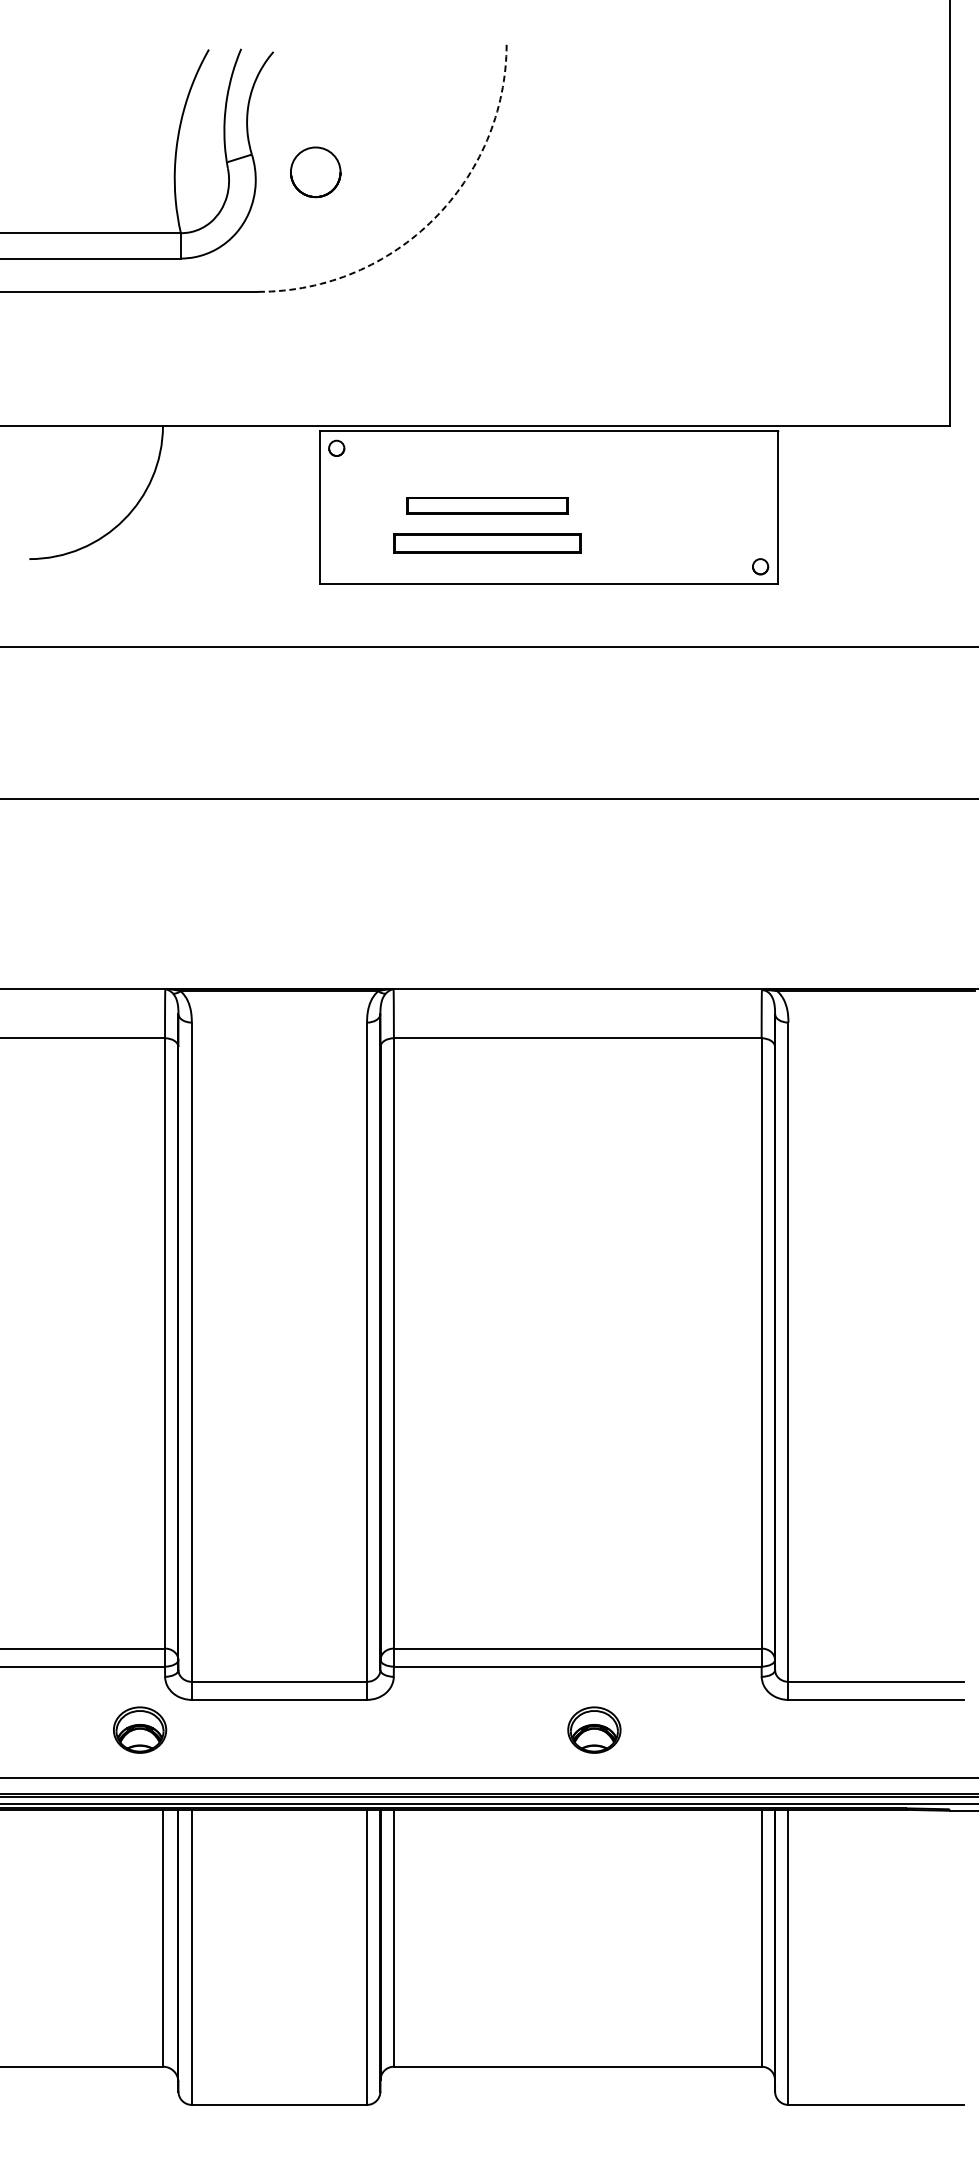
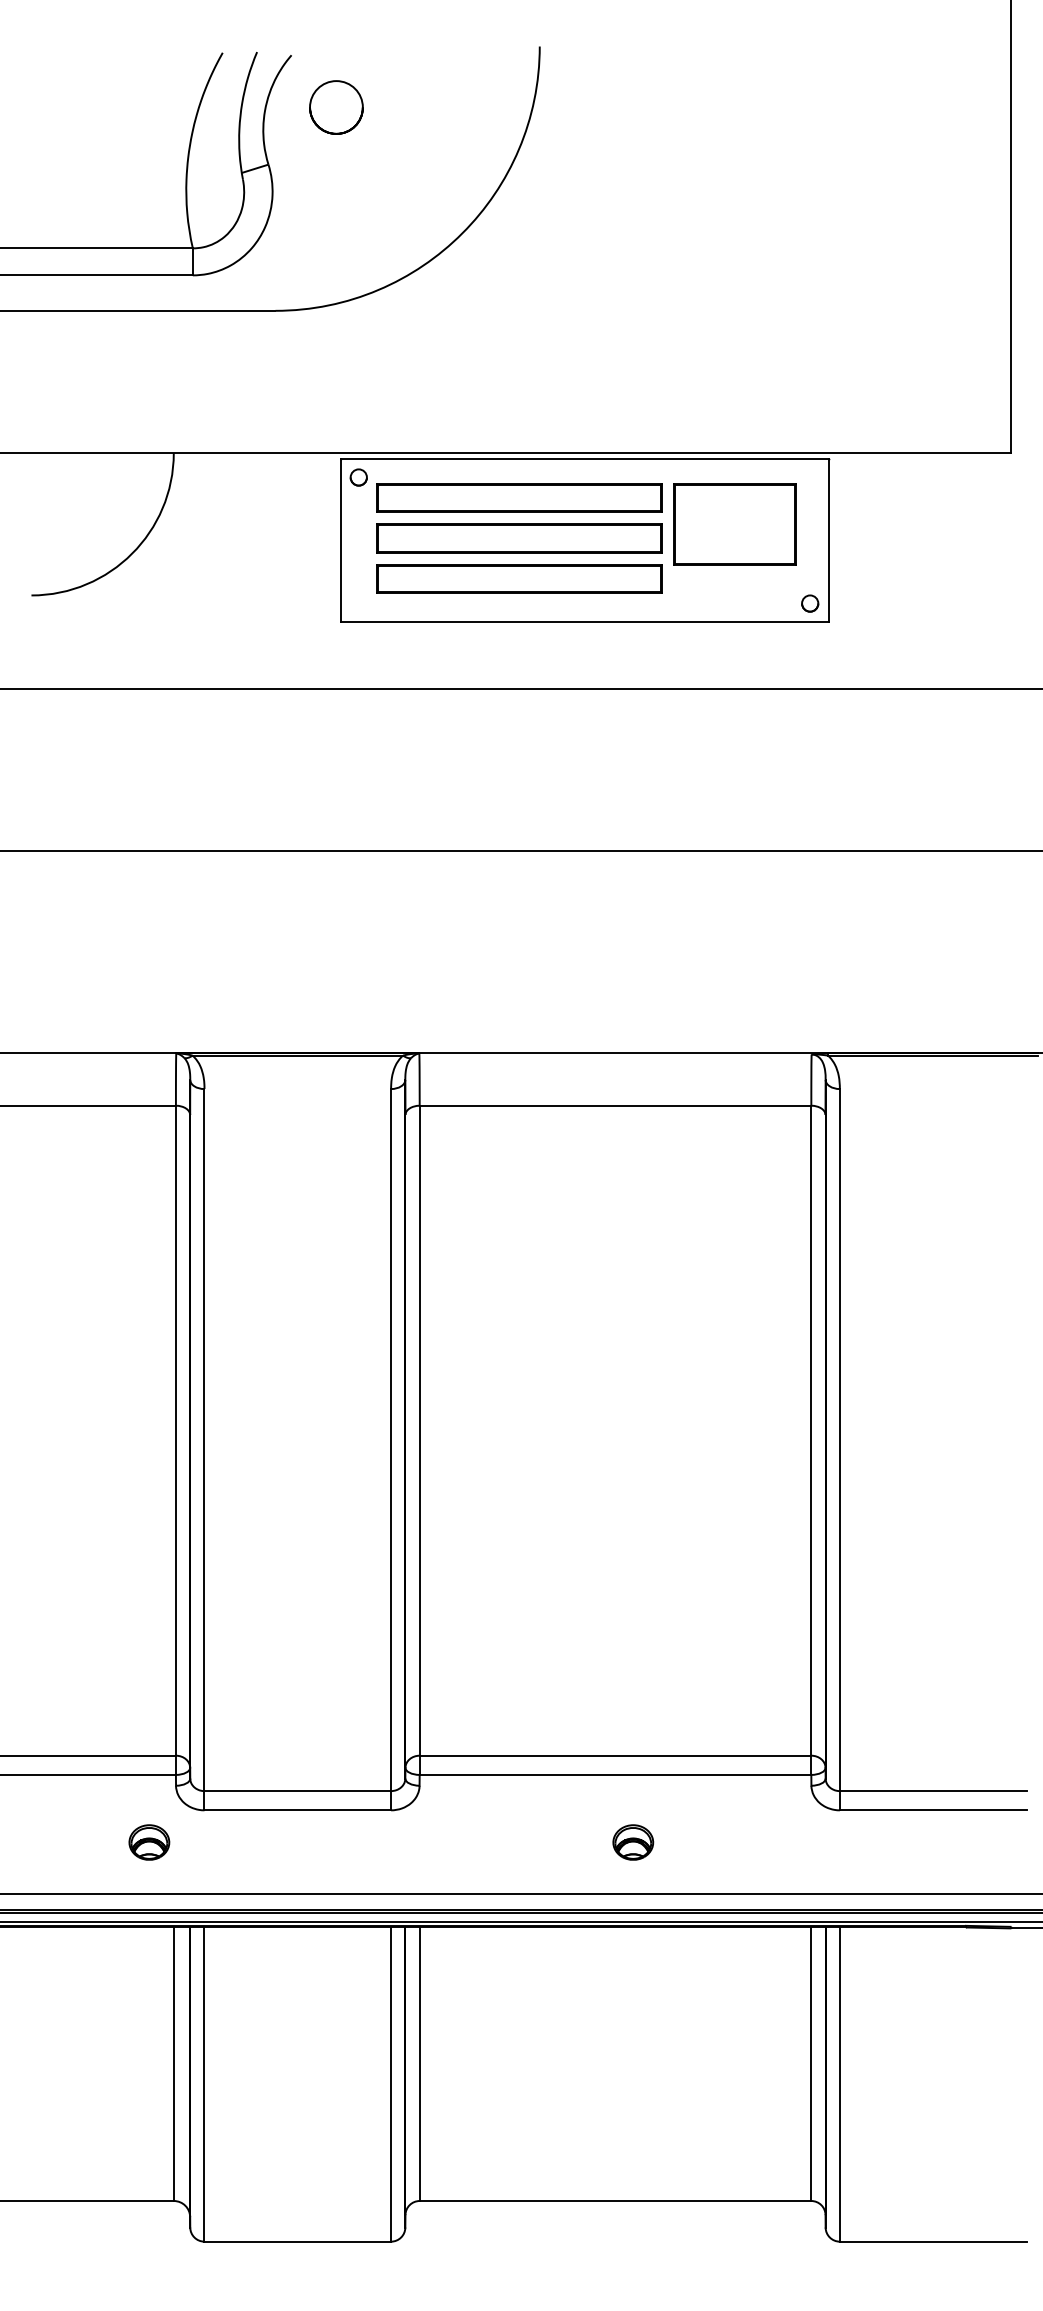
circle: (315, 172) -> (336, 107), moved
arc: (434, 219) -> (462, 233), dashed -> solid
part: (487, 467) -> (519, 497), added
part: (689, 492) -> (734, 524), added
part: (487, 505) -> (519, 538), size x1.67
part: (487, 543) -> (519, 578), size x1.43
part: (140, 1730) -> (149, 1842), size x0.71
part: (594, 1730) -> (633, 1842), size x0.71

